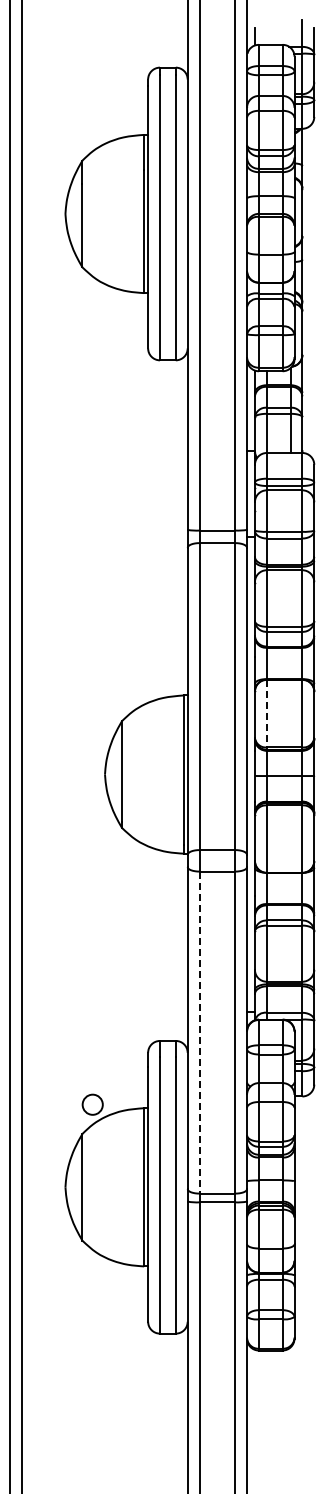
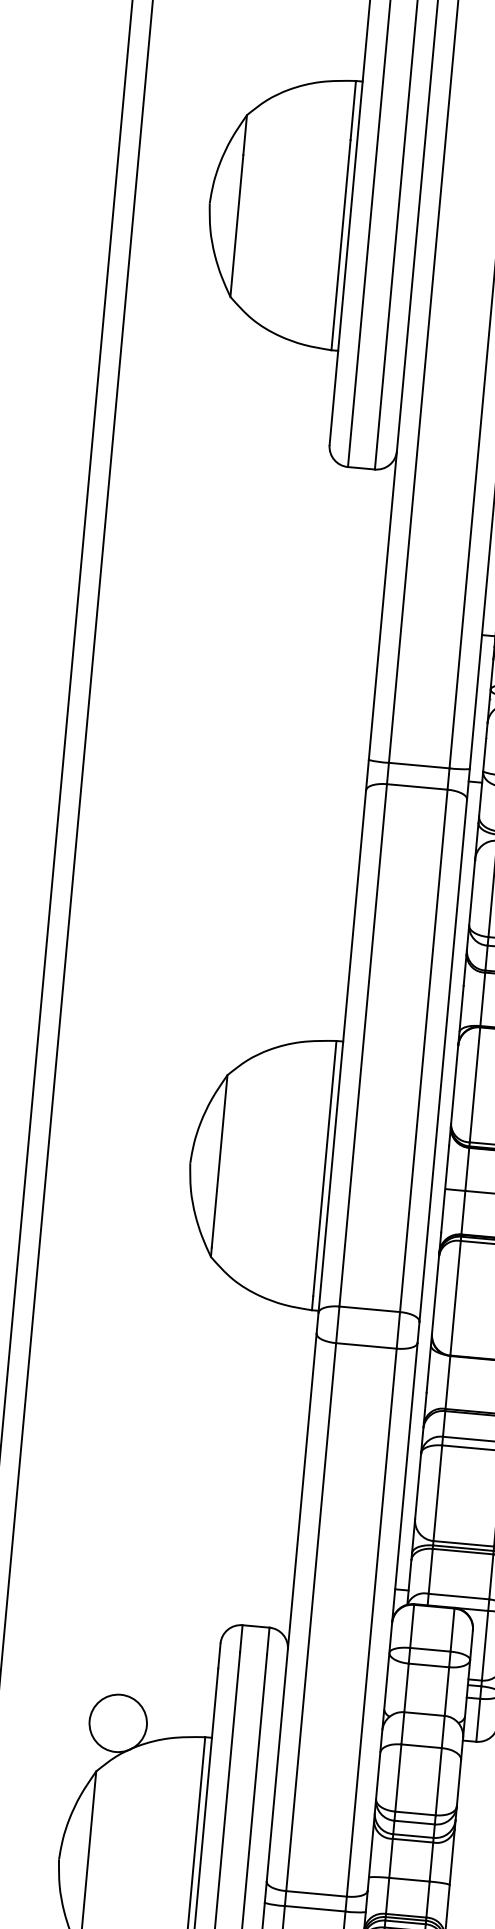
line: (266, 713) -> (474, 1084), dashed -> solid
line: (199, 1033) -> (310, 1618), dashed -> solid
circle: (92, 1104) -> (117, 1722), size x1.67

